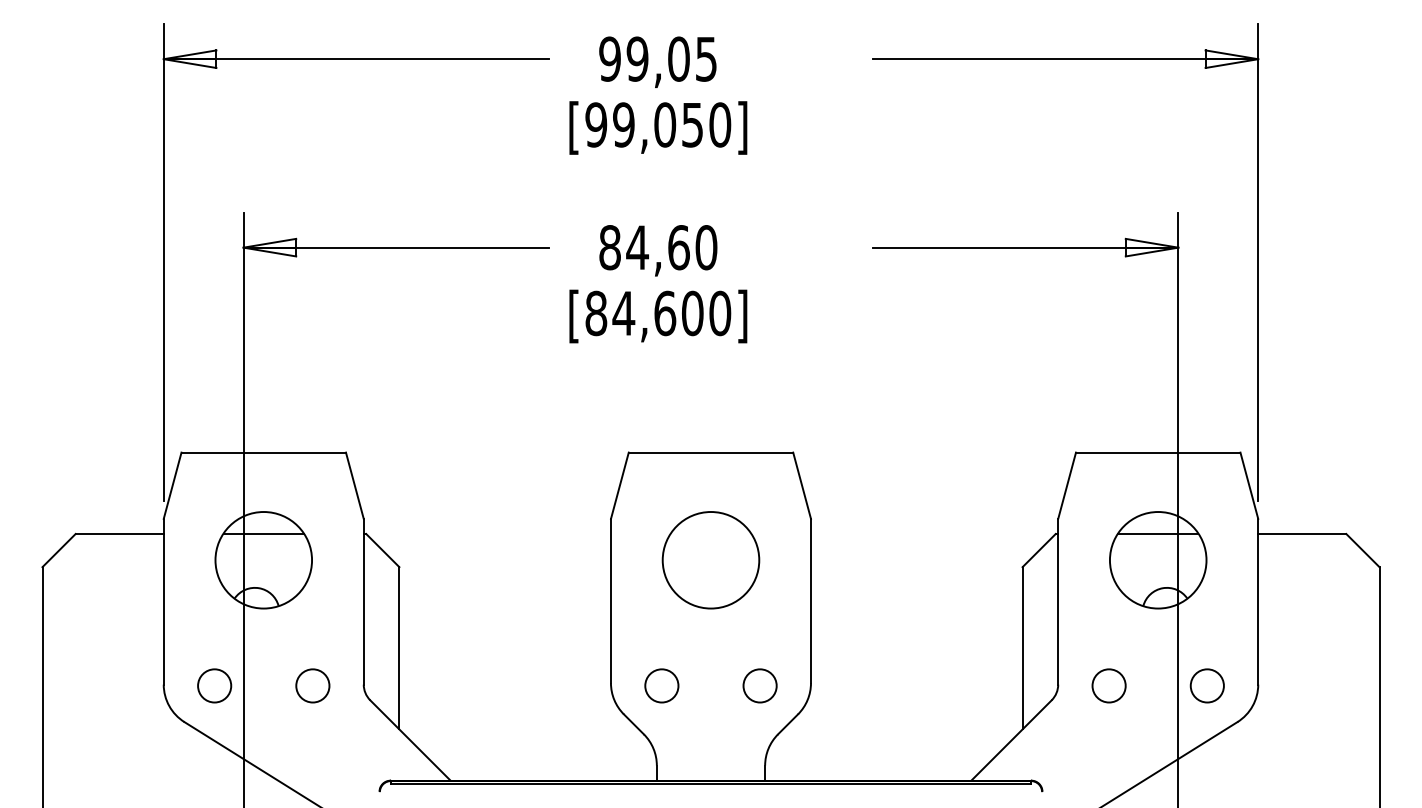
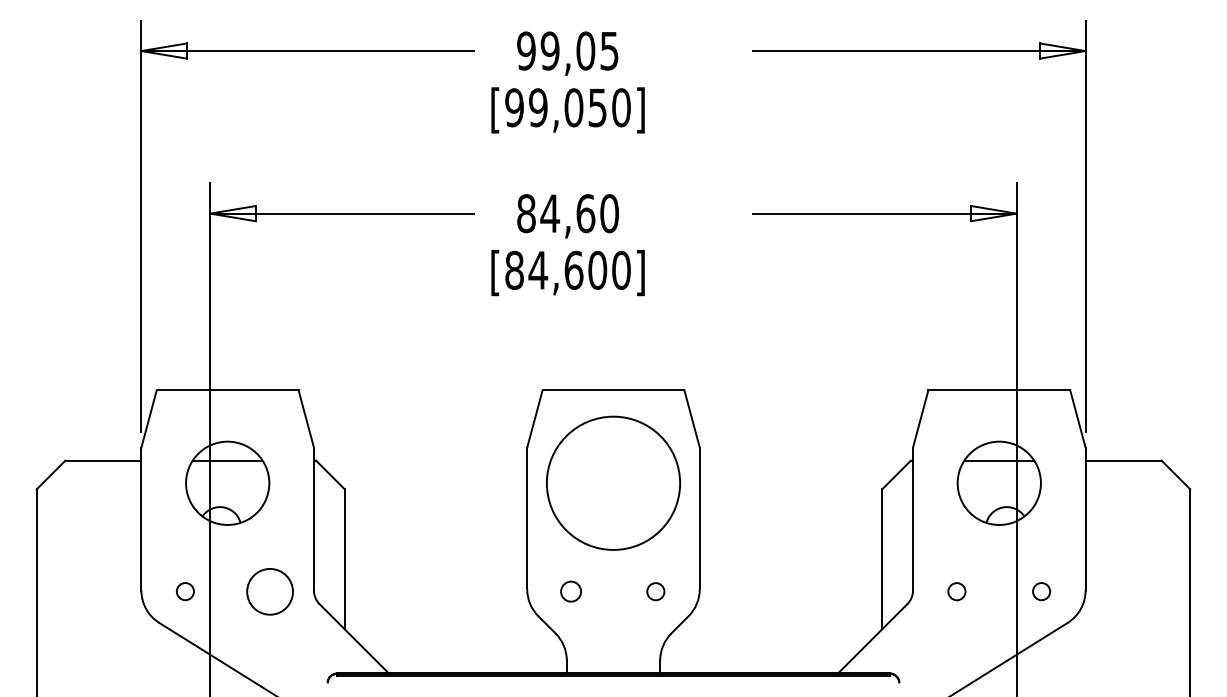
circle: (711, 559) -> (613, 482), size x1.6
circle: (214, 685) -> (185, 591), size x0.6
circle: (312, 685) -> (269, 591), size x1.6
circle: (661, 685) -> (570, 591), size x0.7
circle: (759, 685) -> (655, 591), size x0.6
circle: (1108, 685) -> (956, 591), size x0.6
circle: (1207, 685) -> (1041, 591), size x0.6

